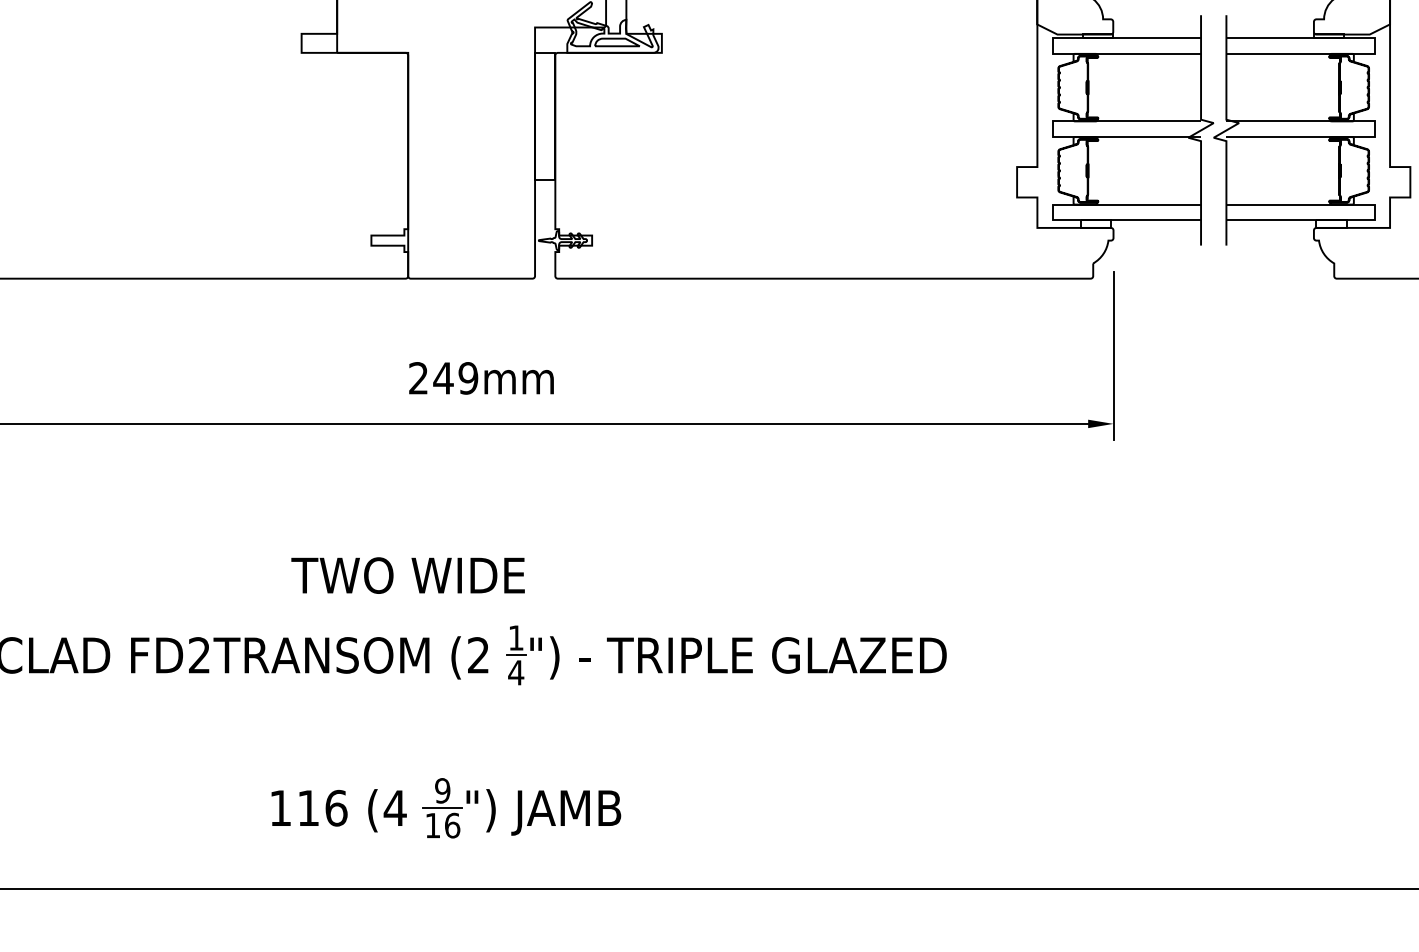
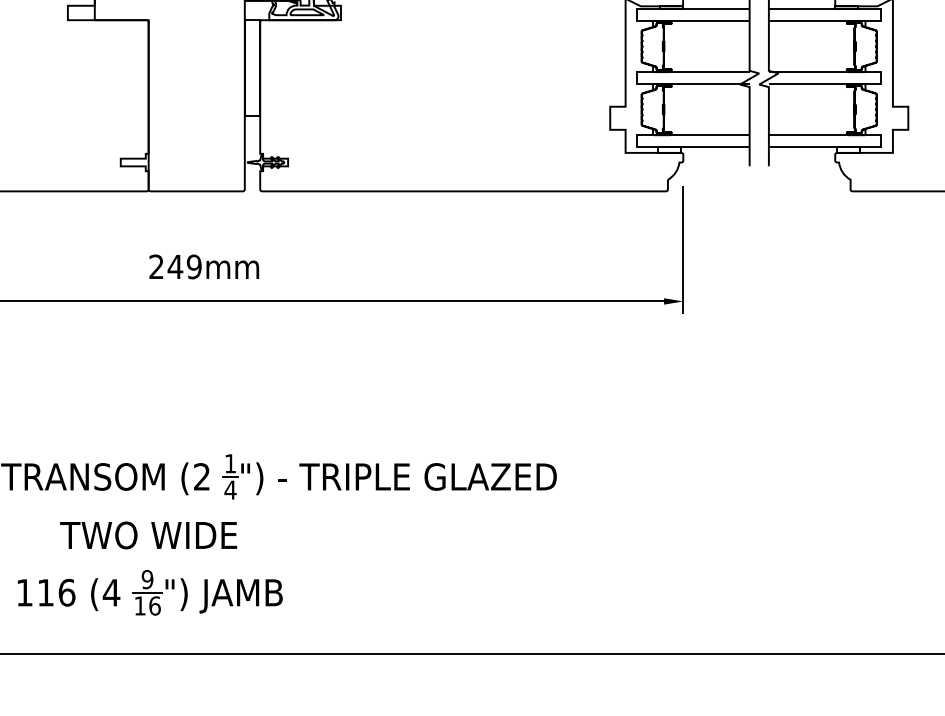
text: (407, 575) -> (148, 535), moved
part: (446, 808) -> (150, 592), moved

